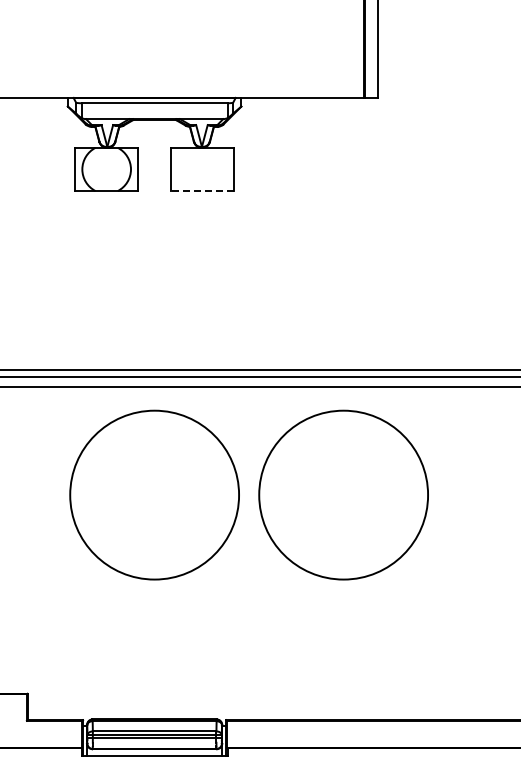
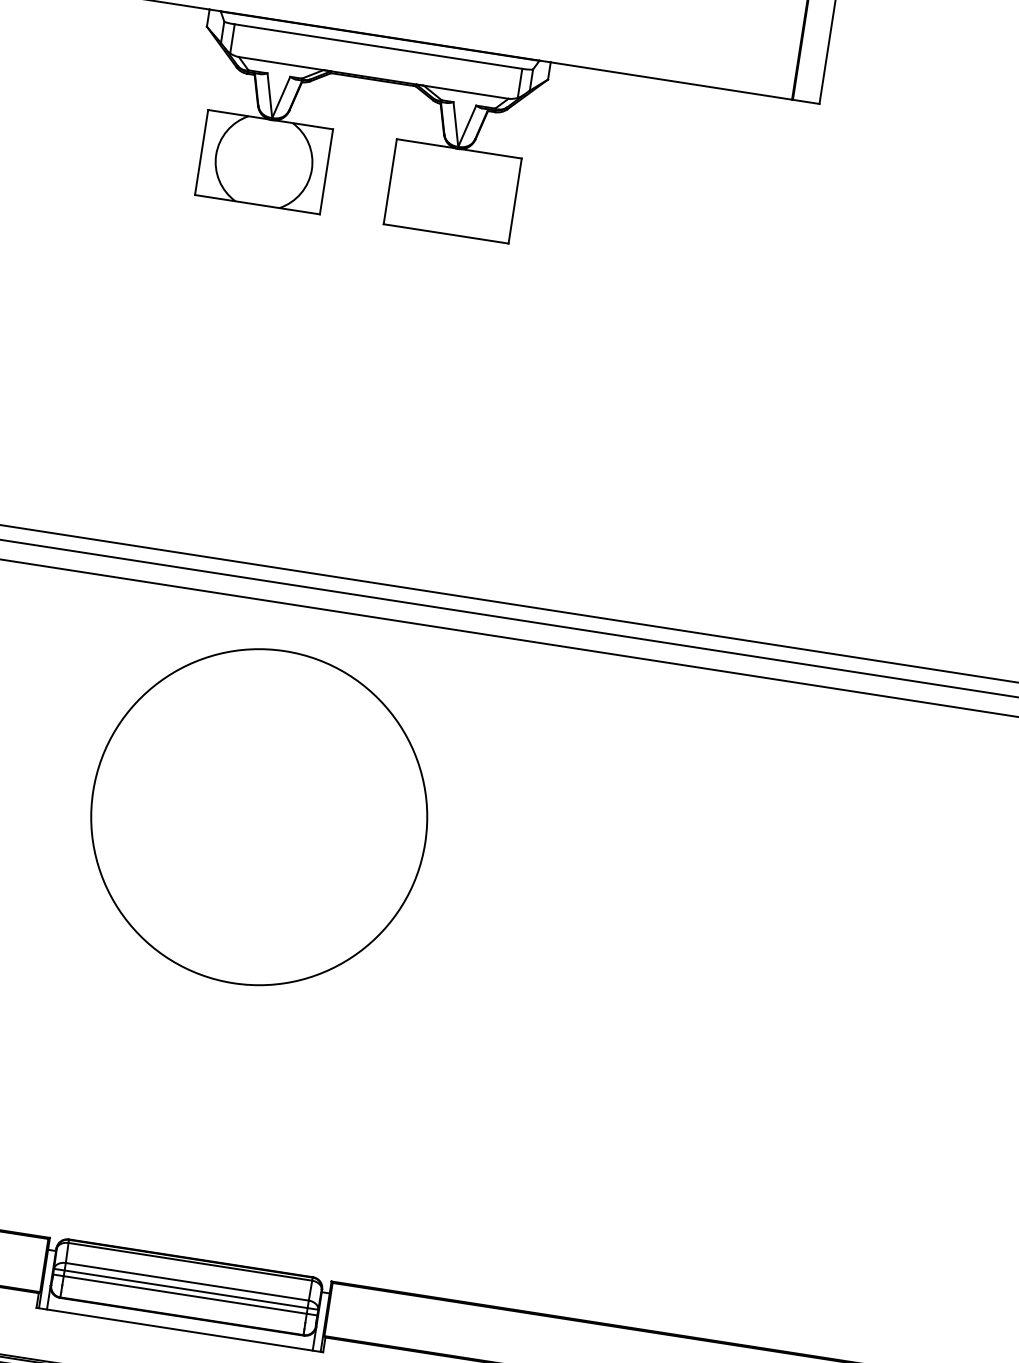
line: (202, 191) -> (445, 234), dashed -> solid
circle: (343, 494) -> (630, 873), removed

